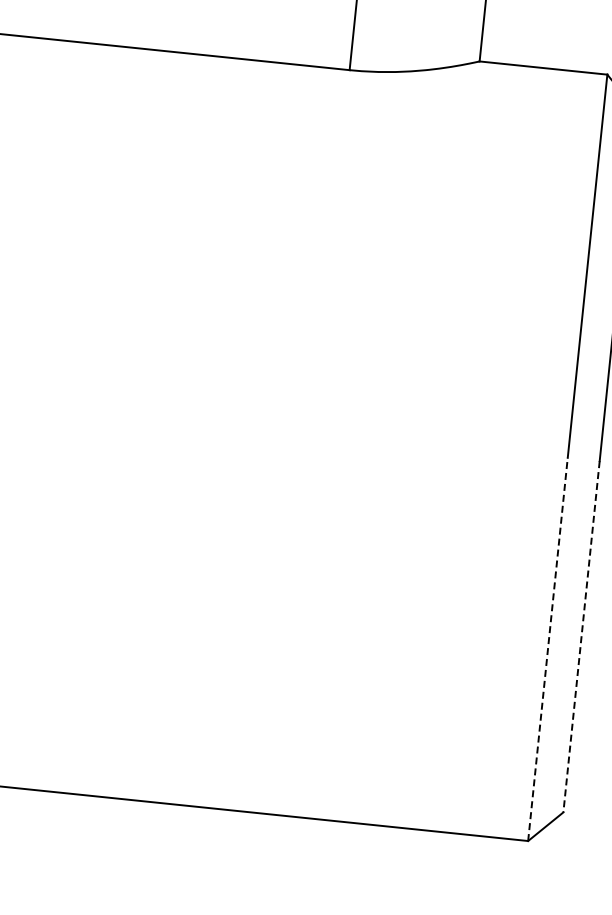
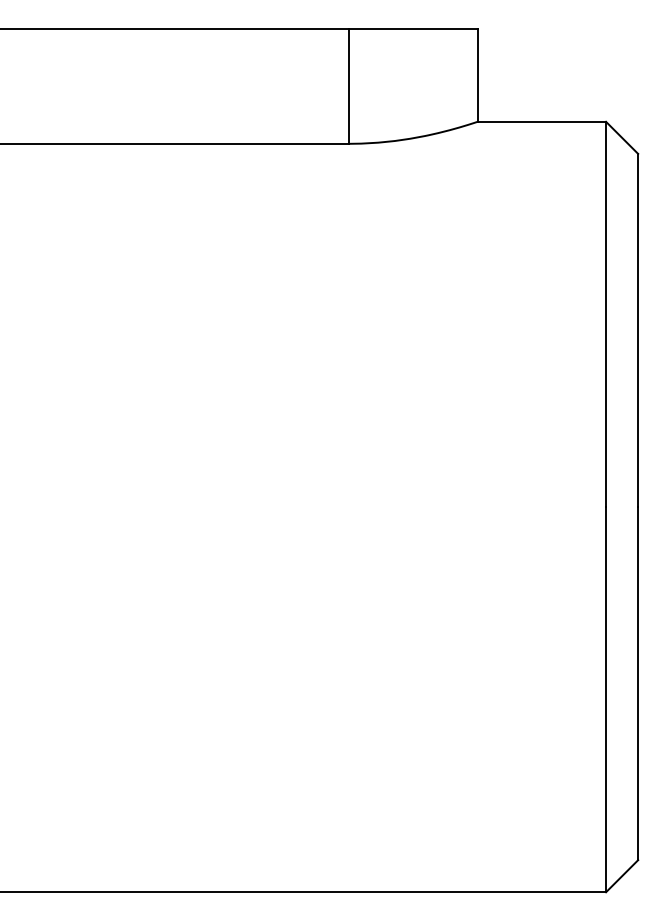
line: (581, 636) -> (638, 683), dashed -> solid
line: (548, 649) -> (606, 699), dashed -> solid

